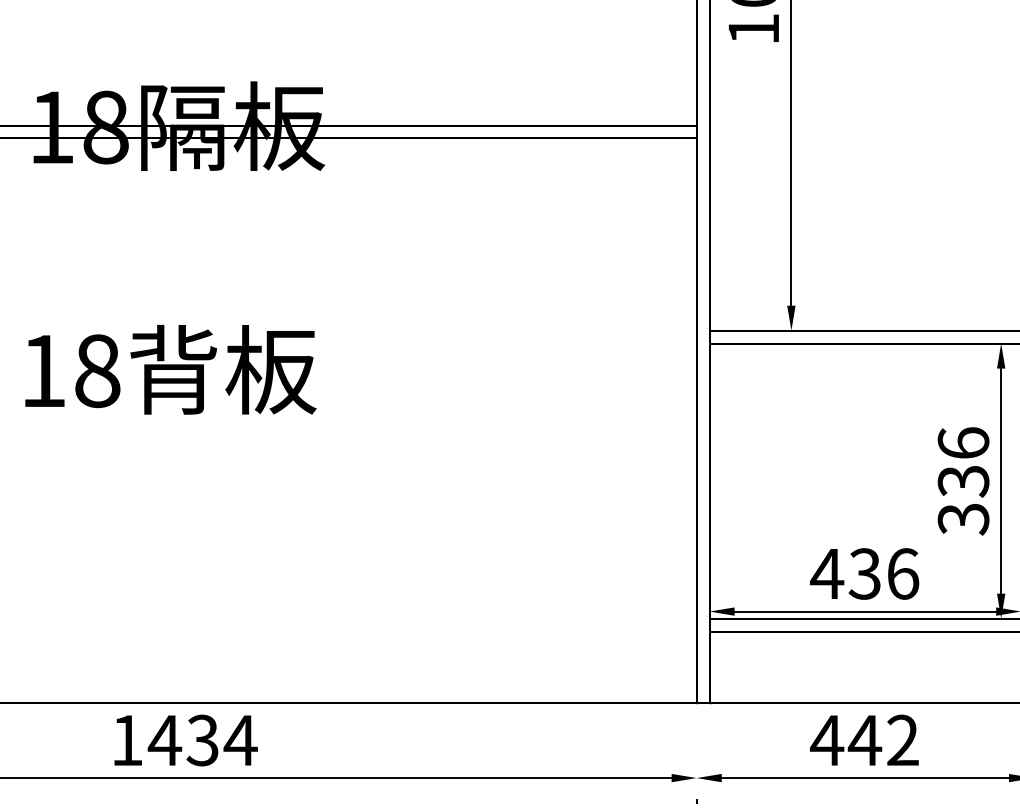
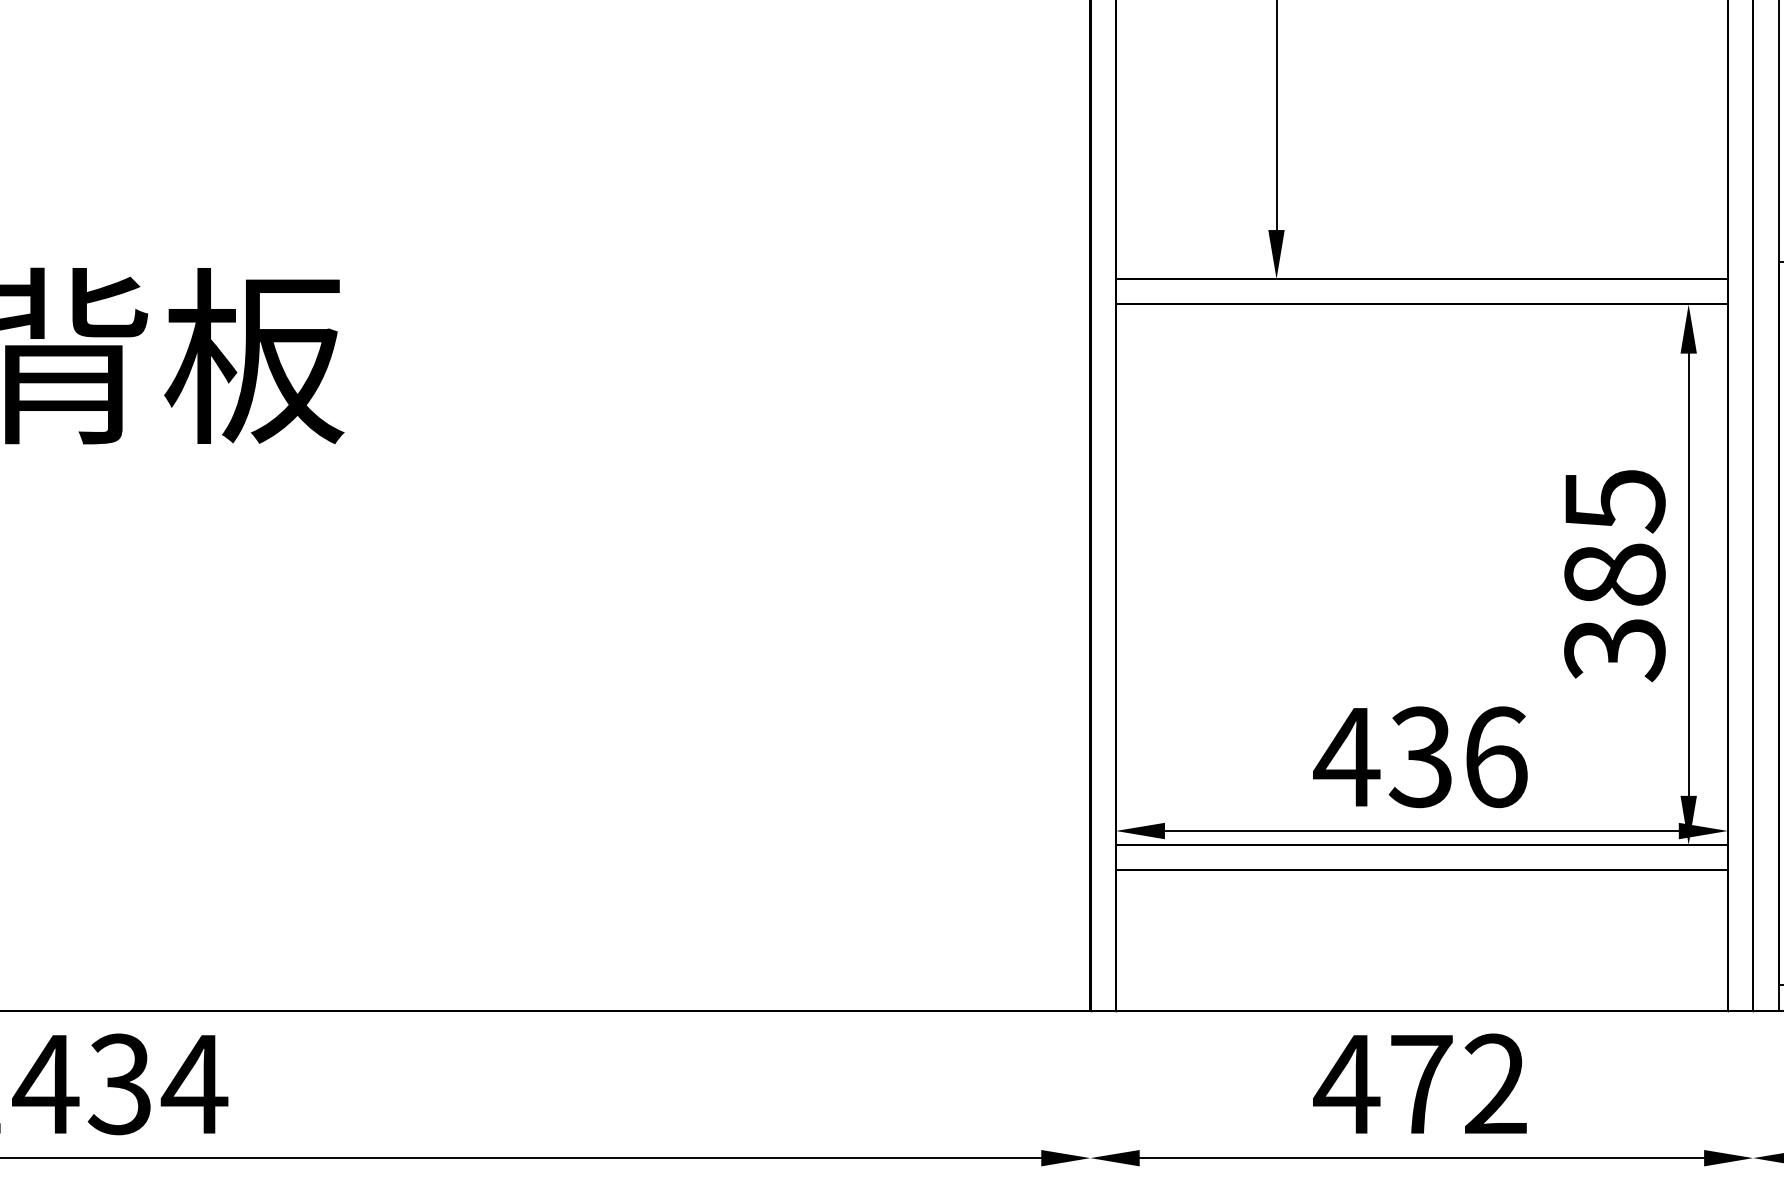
text: (963, 462) -> (1614, 538), 336 -> 385
text: (864, 740) -> (1420, 1084), 442 -> 472

